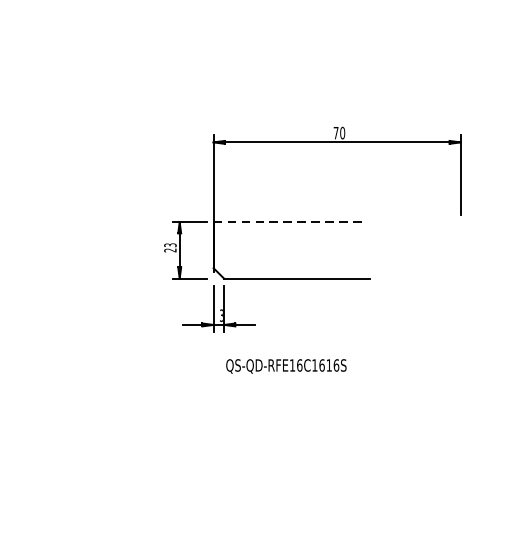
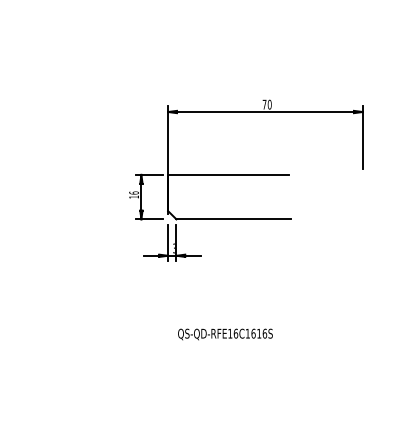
line: (291, 223) -> (229, 175), dashed -> solid
text: (169, 247) -> (133, 194), 23 -> 16
text: (286, 366) -> (225, 334), moved

